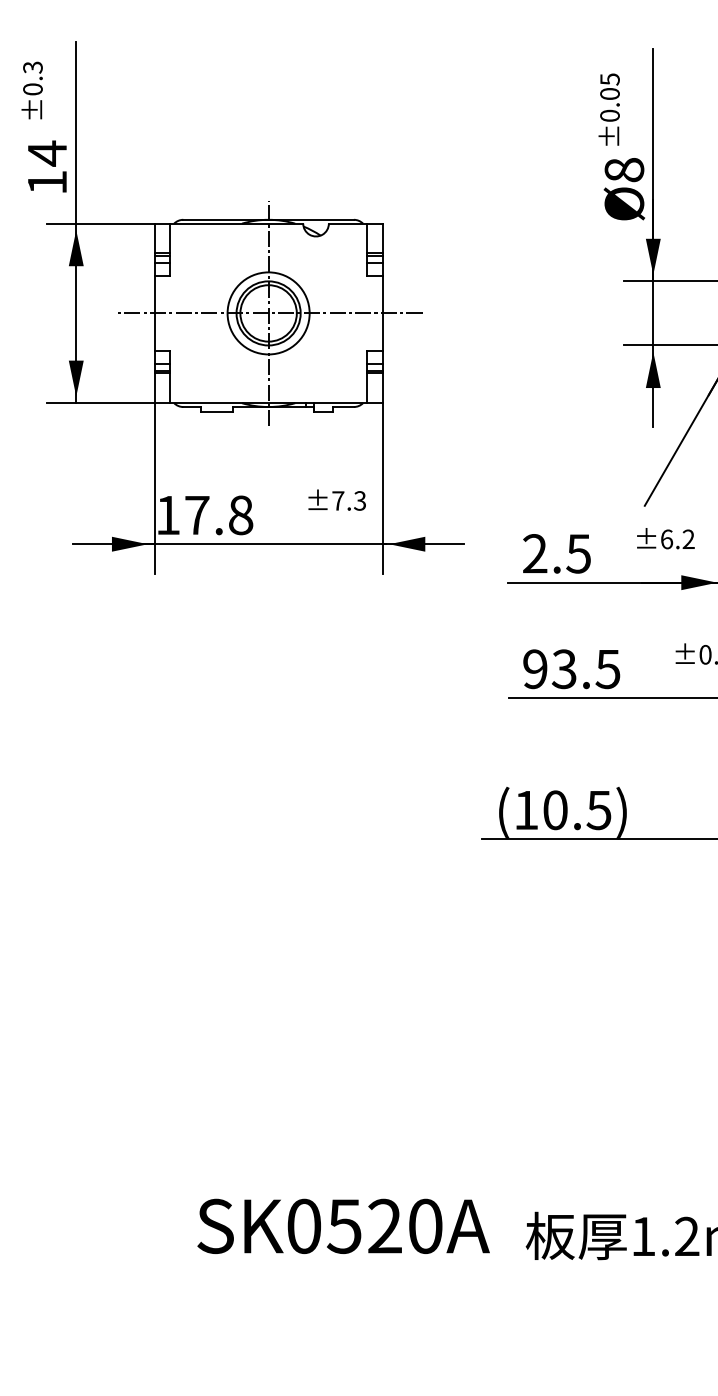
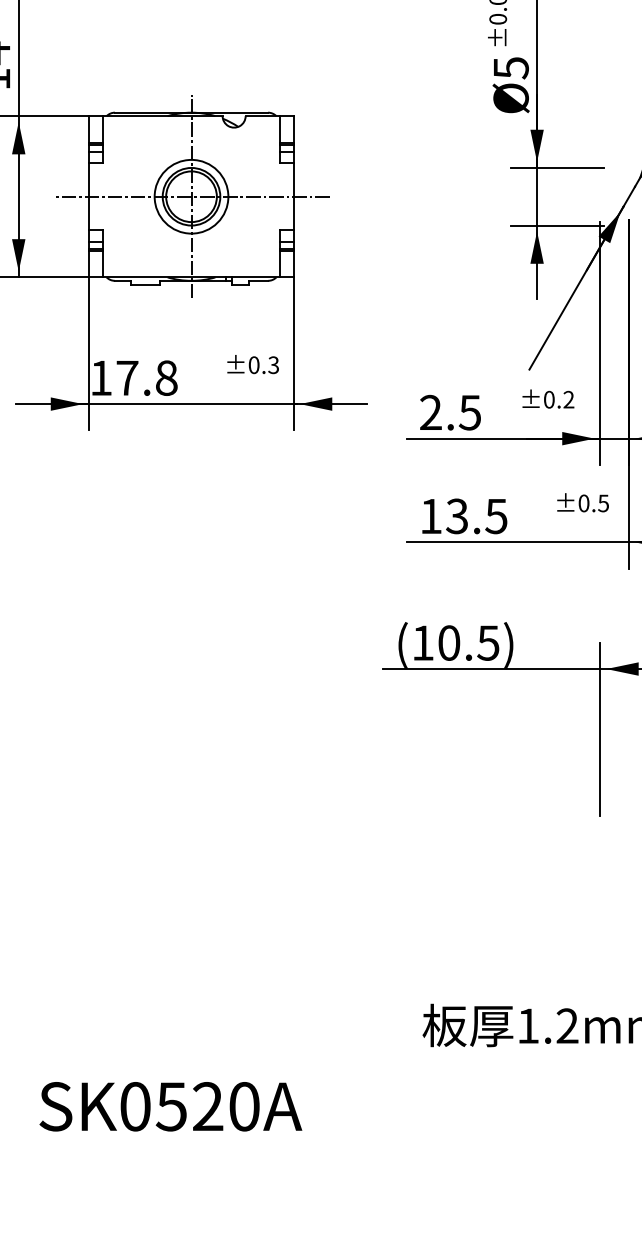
text: (624, 170) -> (511, 68), Ø8 -> Ø5
text: (338, 500) -> (254, 364), ±7.3 -> ±0.3
text: (667, 539) -> (549, 399), ±6.2 -> ±0.2
text: (535, 669) -> (431, 516), 93.5 -> 13.5
text: (343, 1225) -> (170, 1105), moved

